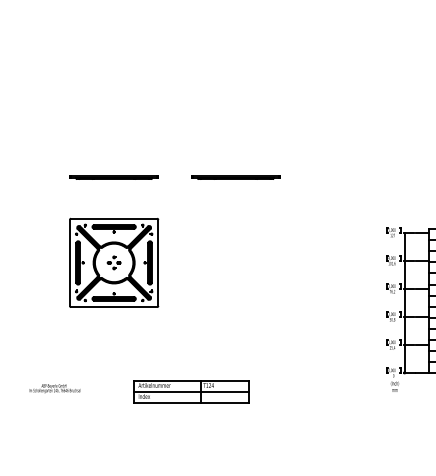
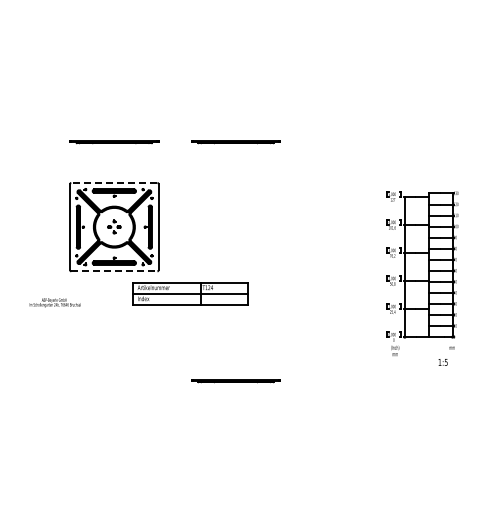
line: (113, 218) -> (113, 182), solid -> dashed
line: (114, 307) -> (114, 271), solid -> dashed
text: (54, 388) -> (54, 302), moved
part: (191, 391) -> (190, 293), moved
line: (235, 417) -> (235, 381), added

